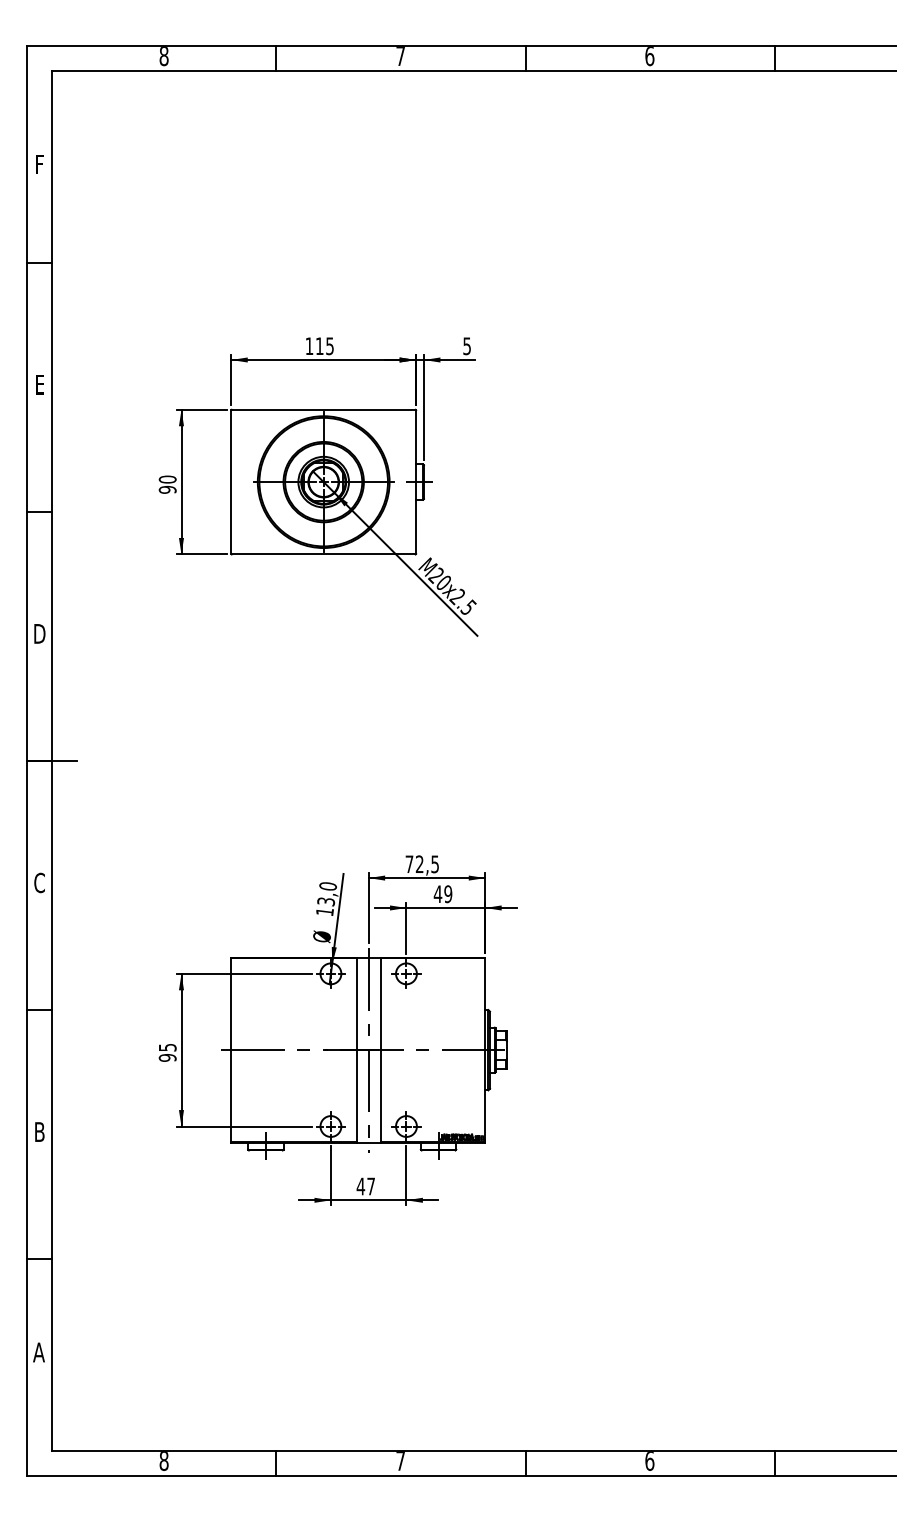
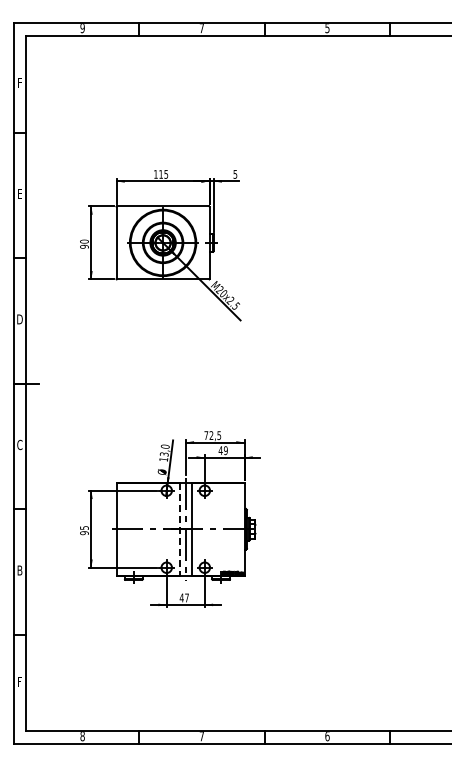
text: (163, 56) -> (82, 28), 8 -> 9
text: (649, 56) -> (327, 28), 6 -> 5
line: (356, 1050) -> (179, 529), solid -> dashed
text: (38, 1352) -> (19, 681), A -> F

